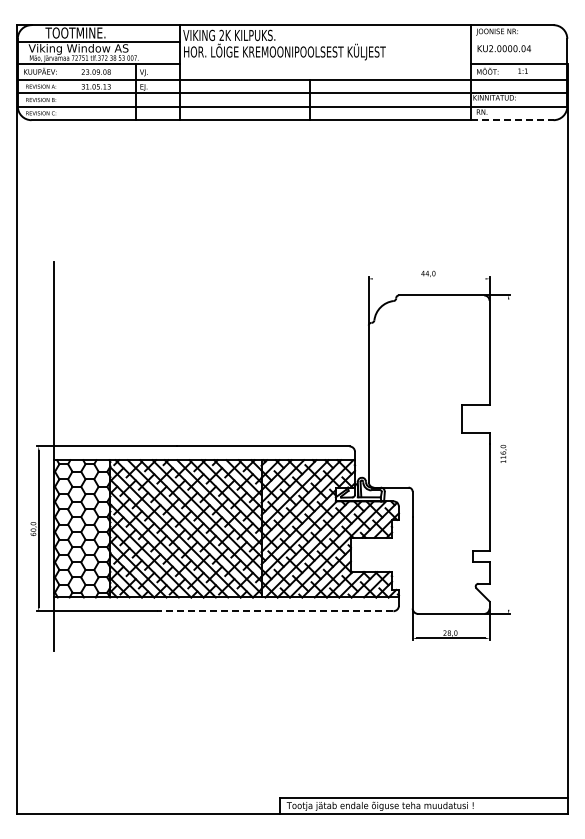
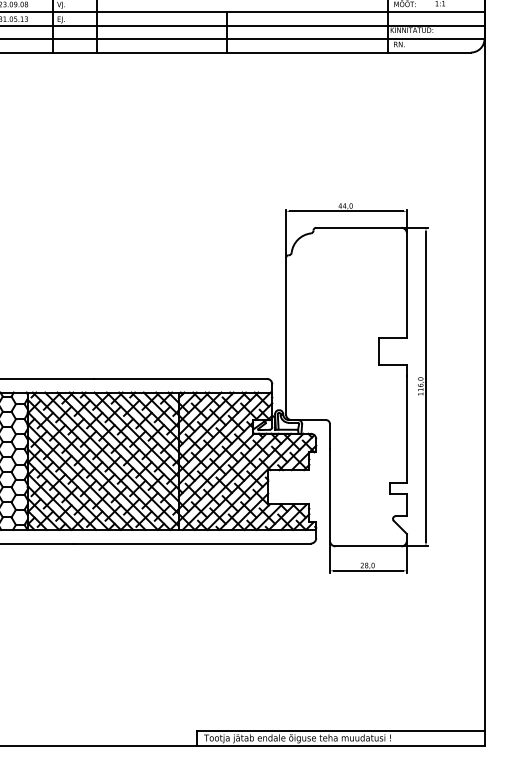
line: (512, 120) -> (429, 52), dashed -> solid
line: (428, 278) -> (345, 210), added
line: (508, 454) -> (425, 386), added
line: (274, 611) -> (191, 543), dashed -> solid

